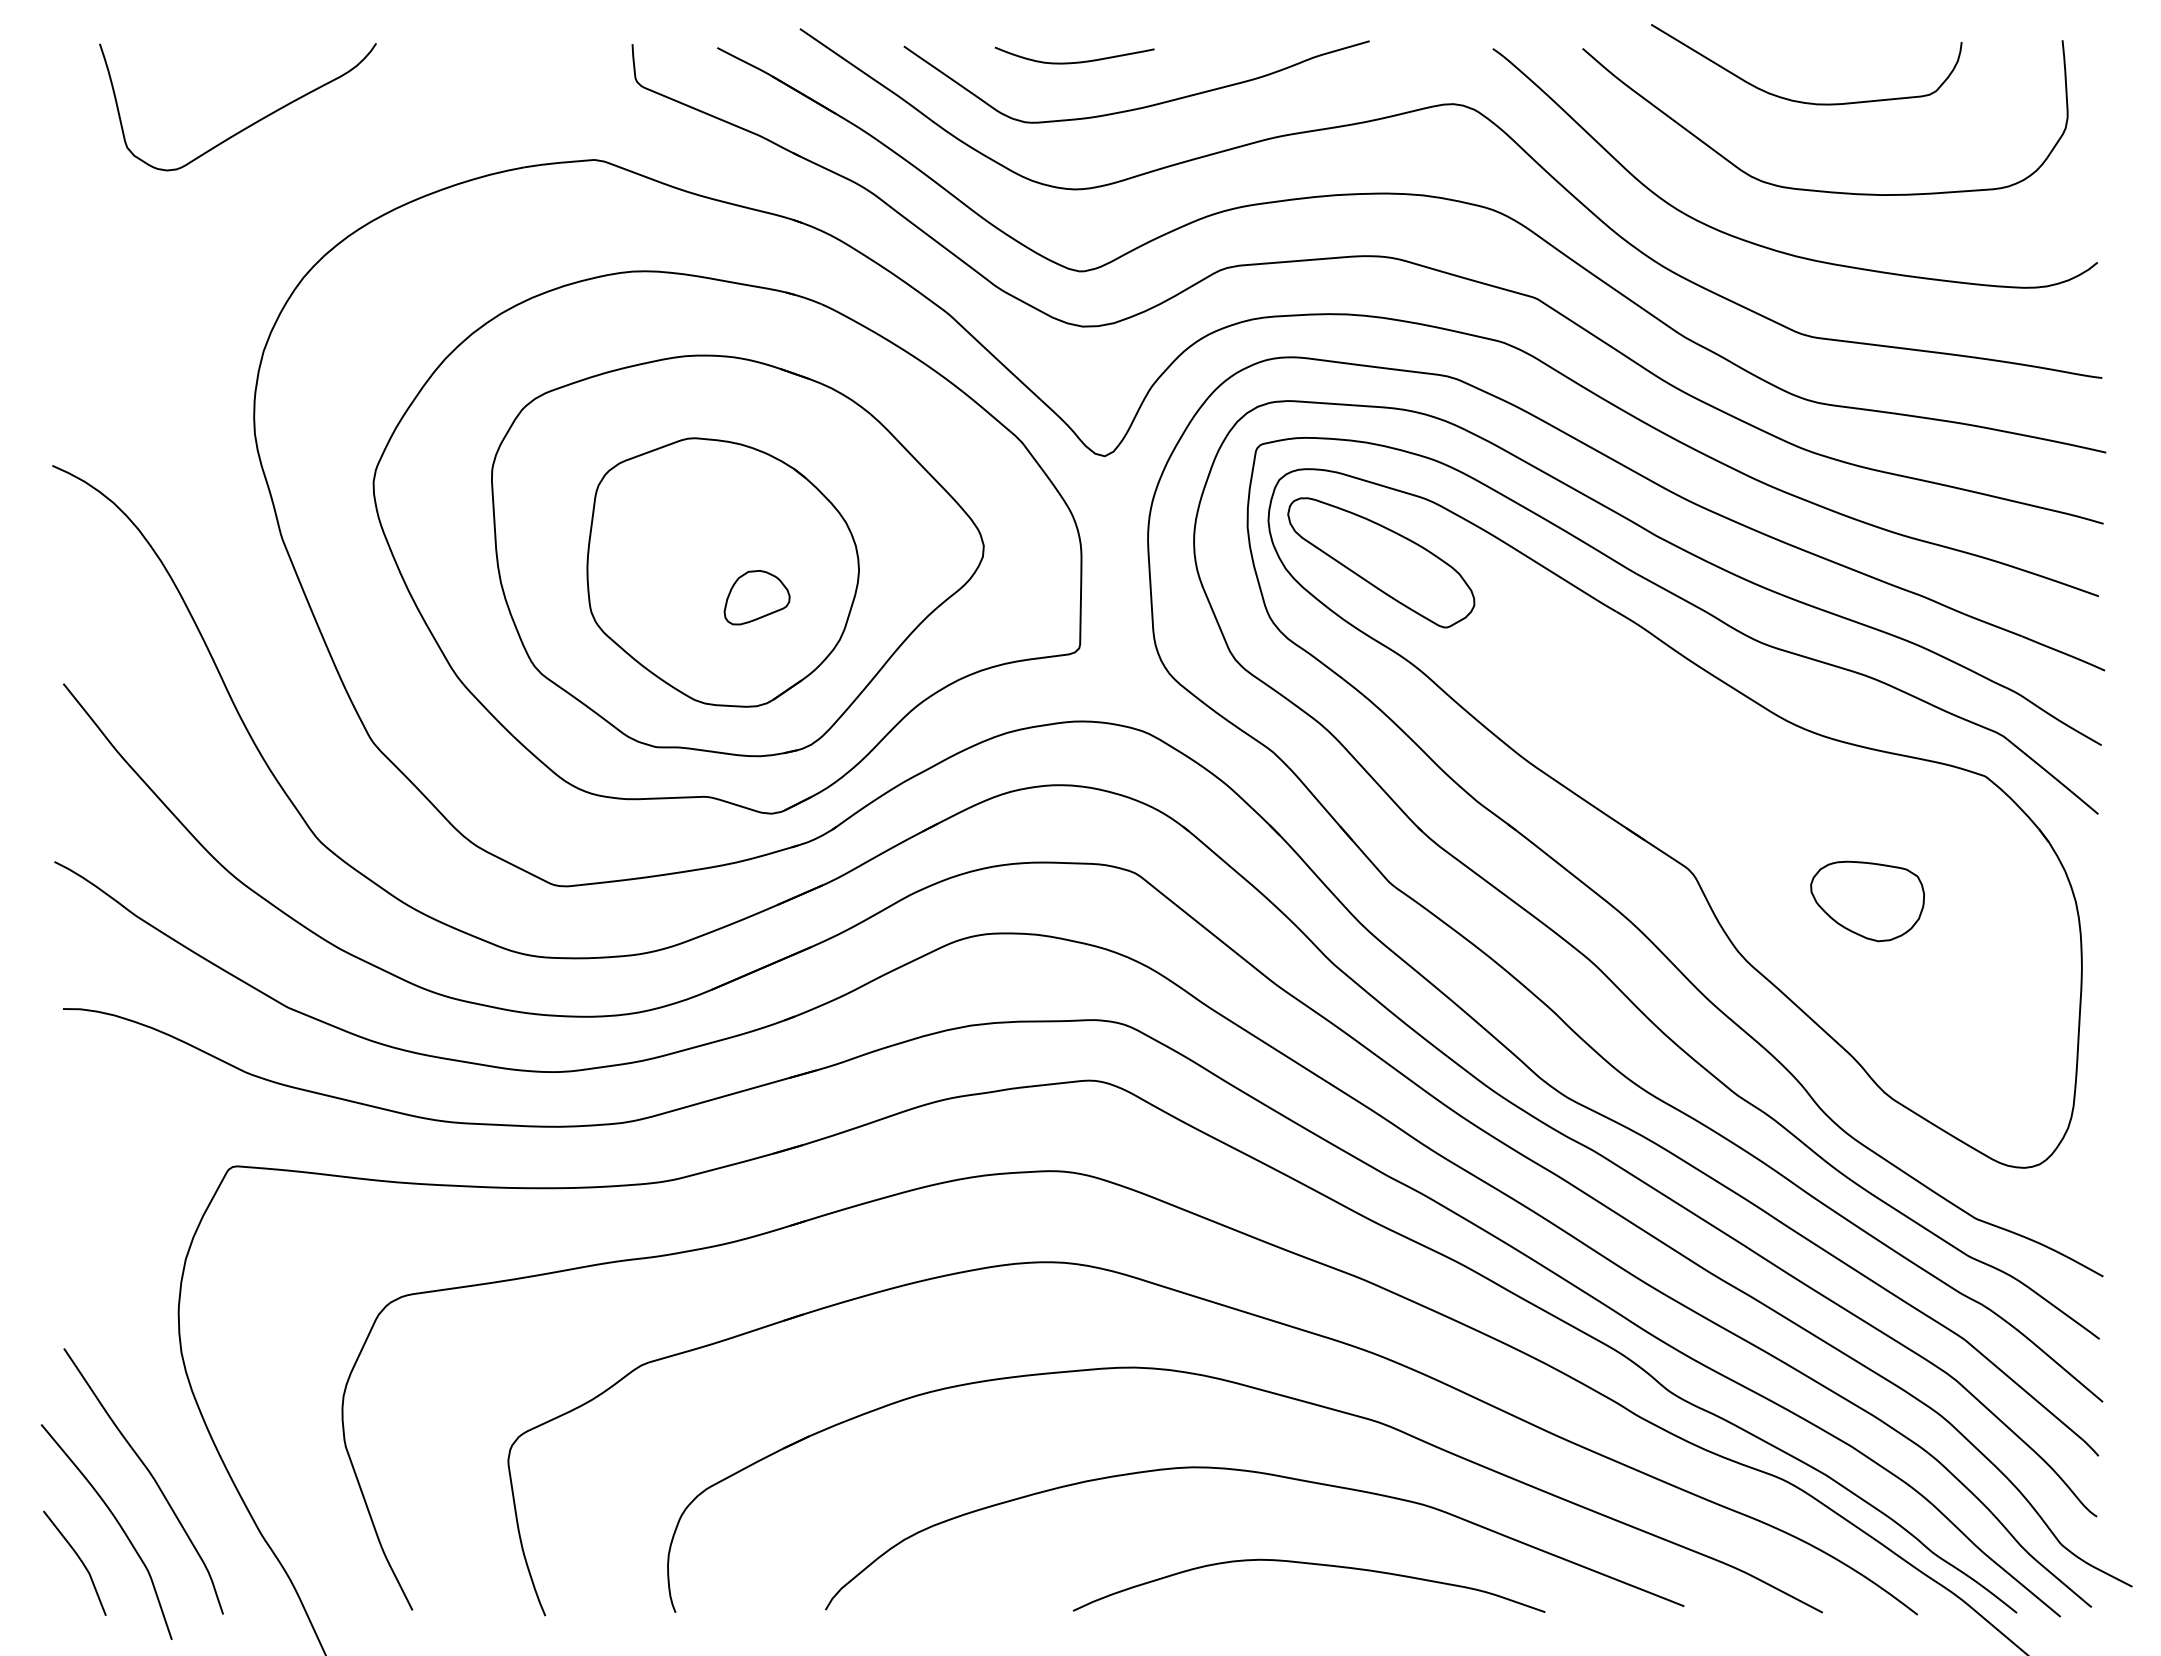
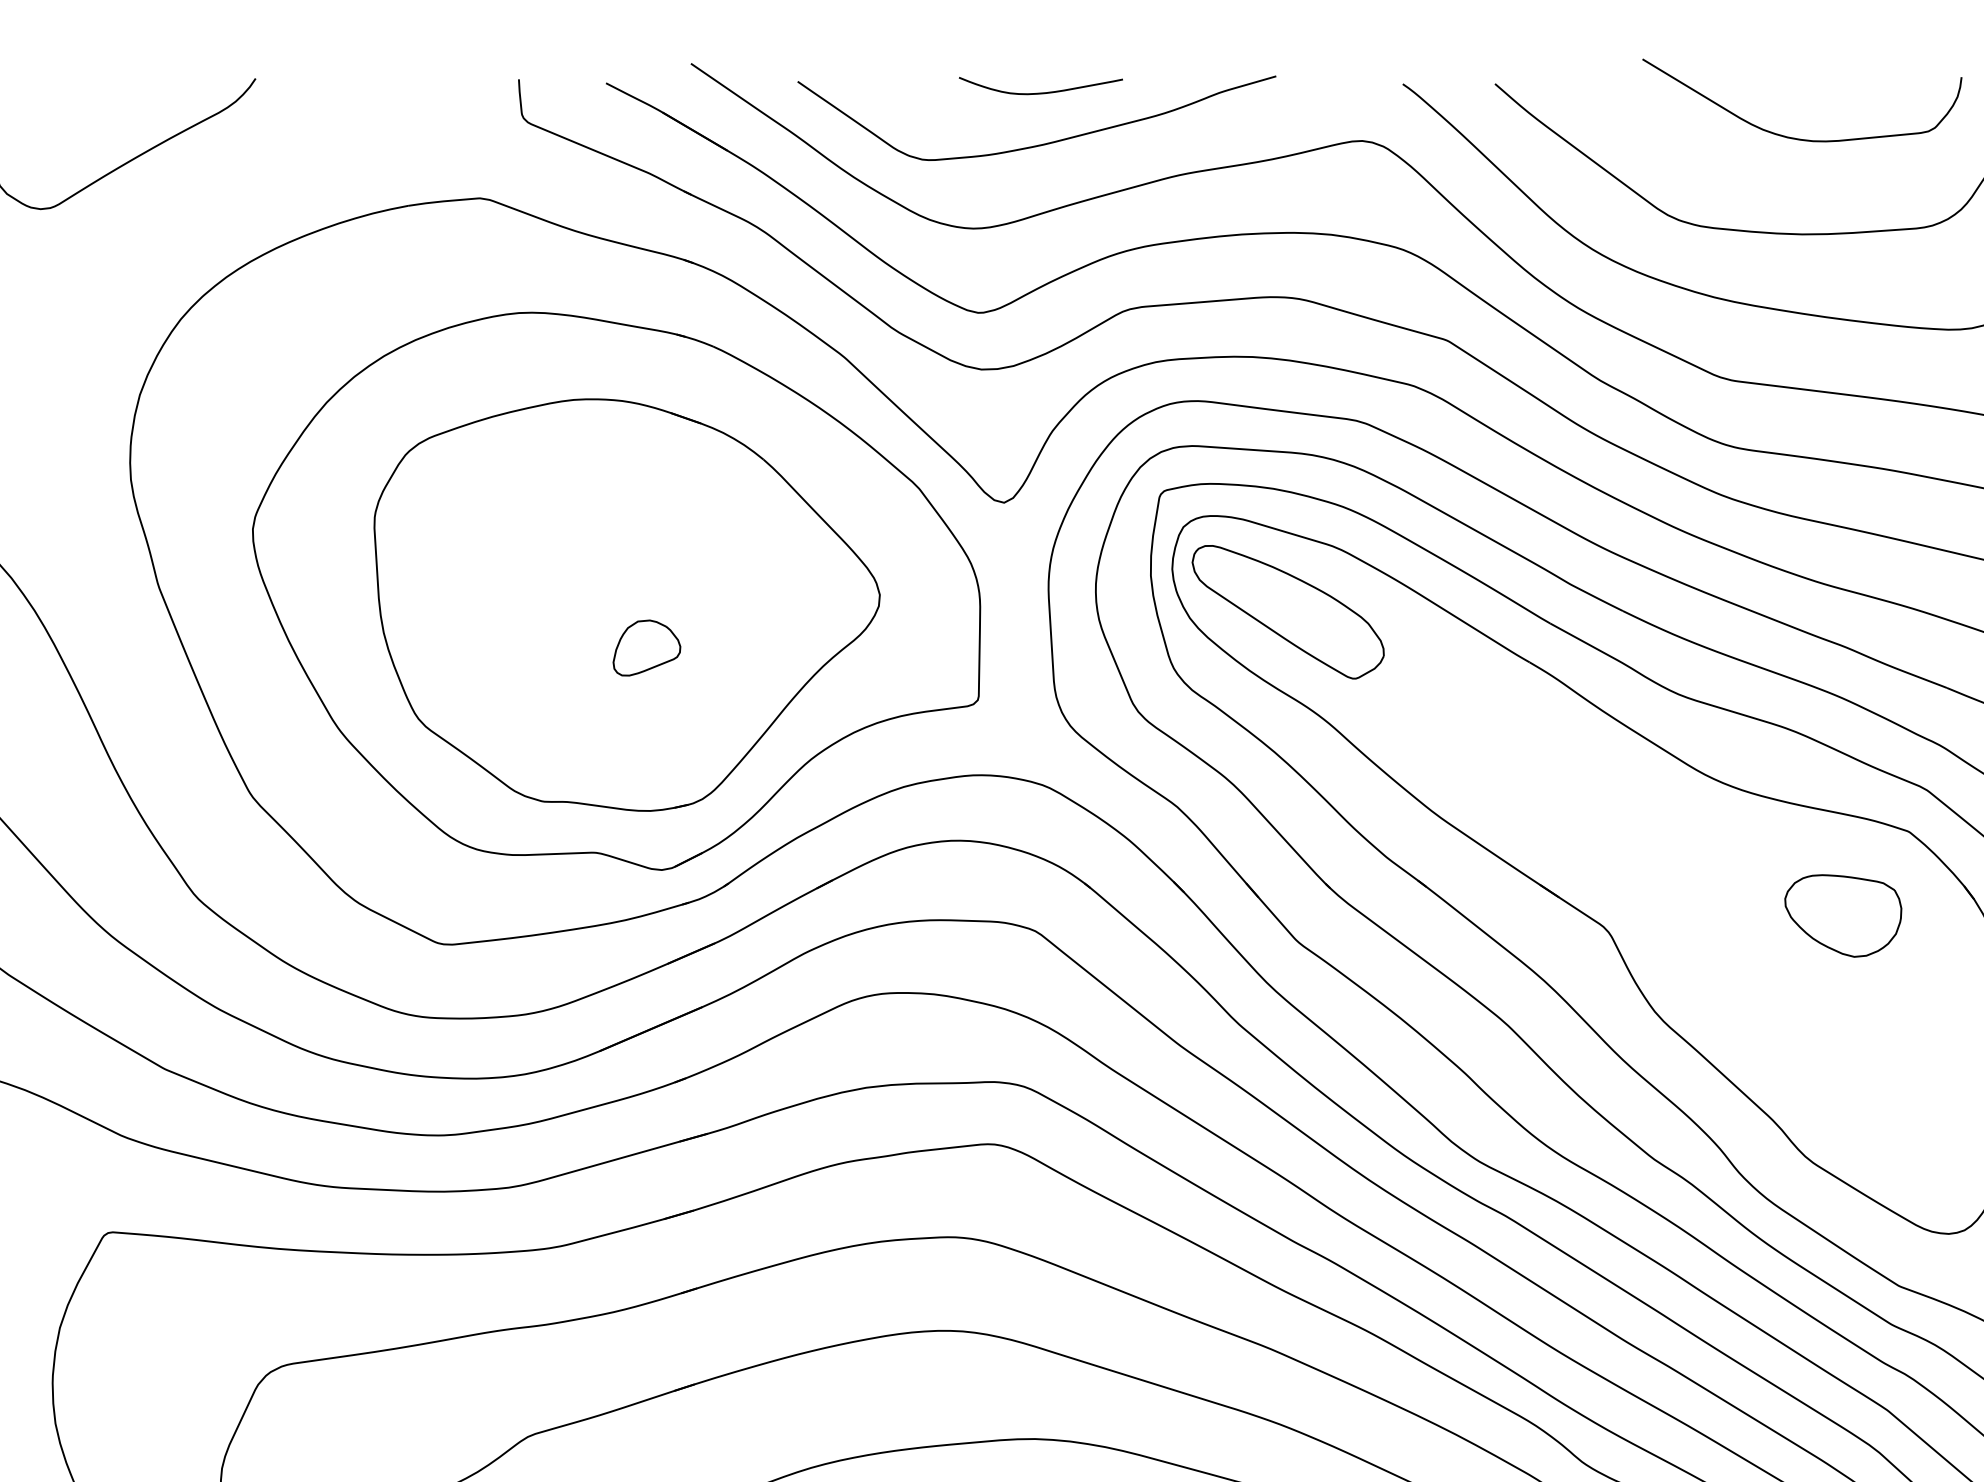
curve: (1076, 61) -> (1042, 92), moved
curve: (1798, 100) -> (1793, 137), moved
part: (722, 572) -> (611, 622), removed
part: (1867, 901) -> (1843, 916), moved

